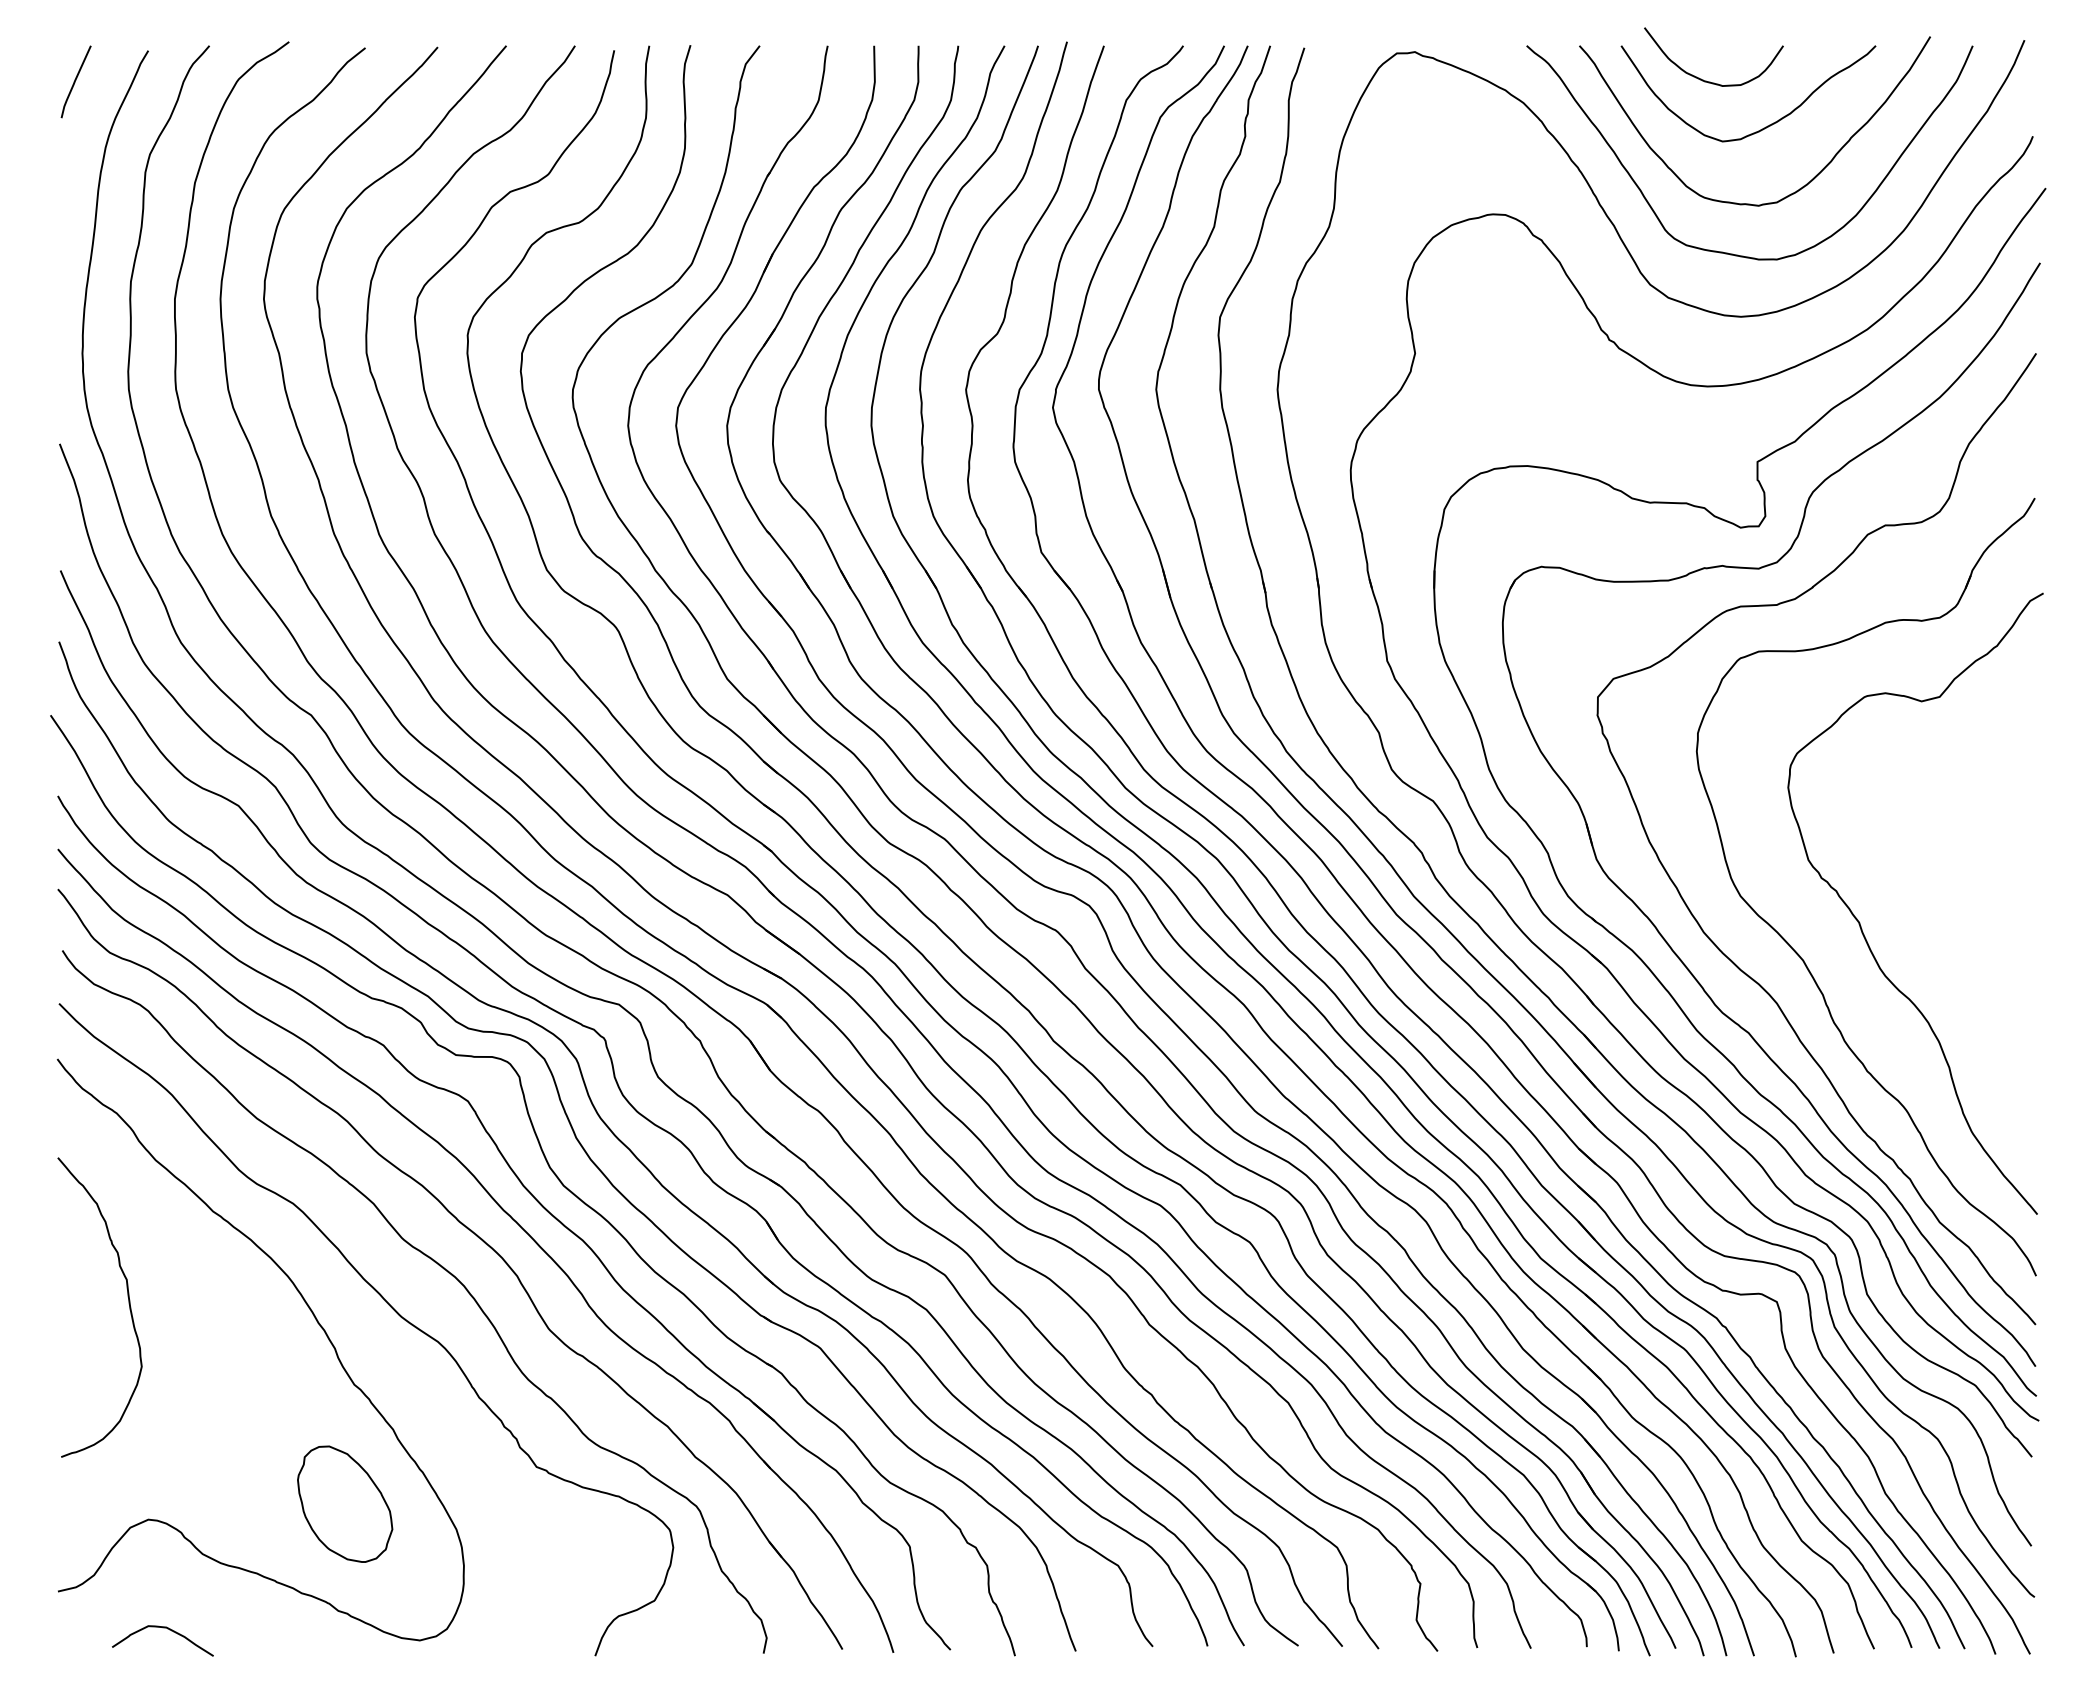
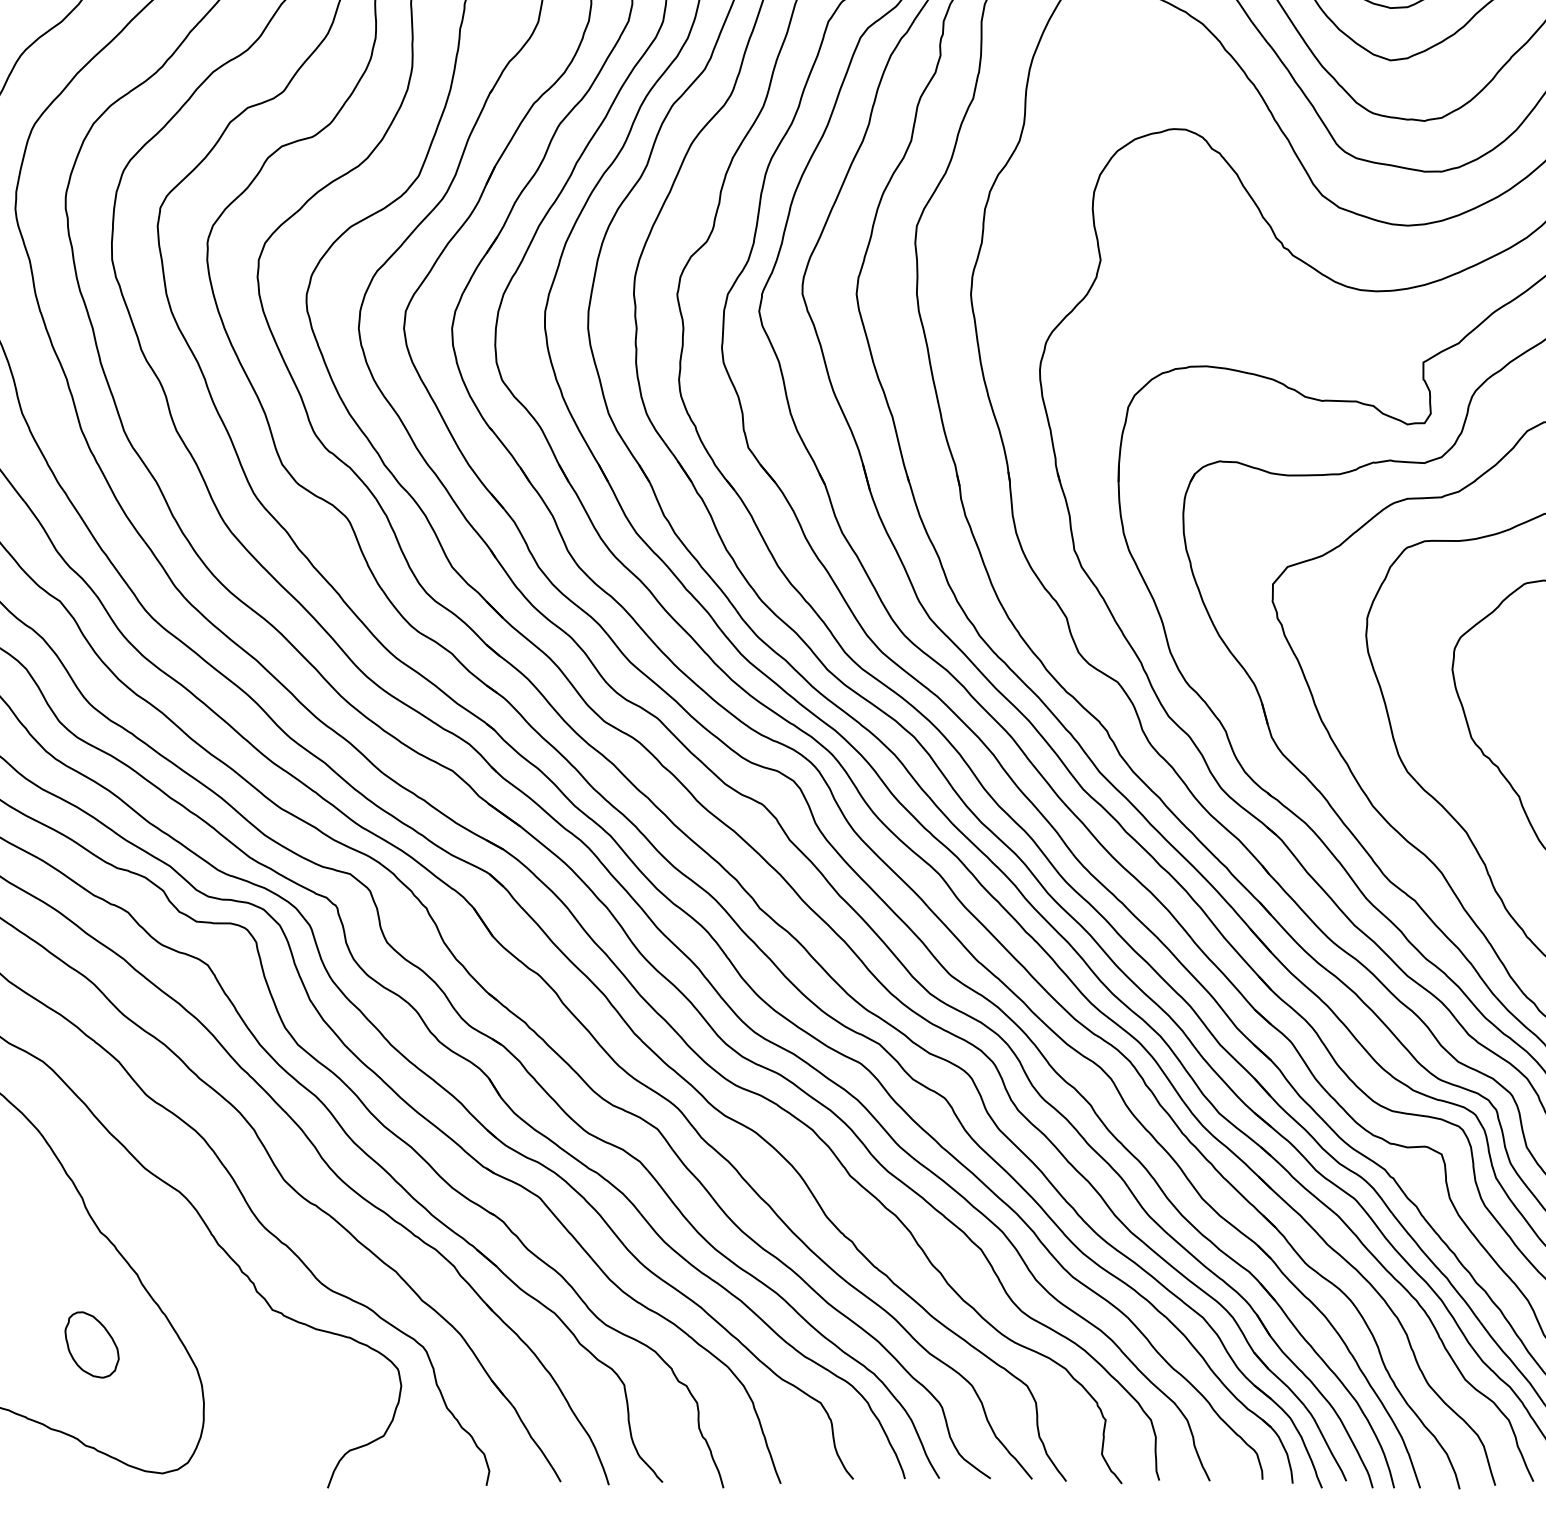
part: (345, 1503) -> (92, 1344), size x0.6

